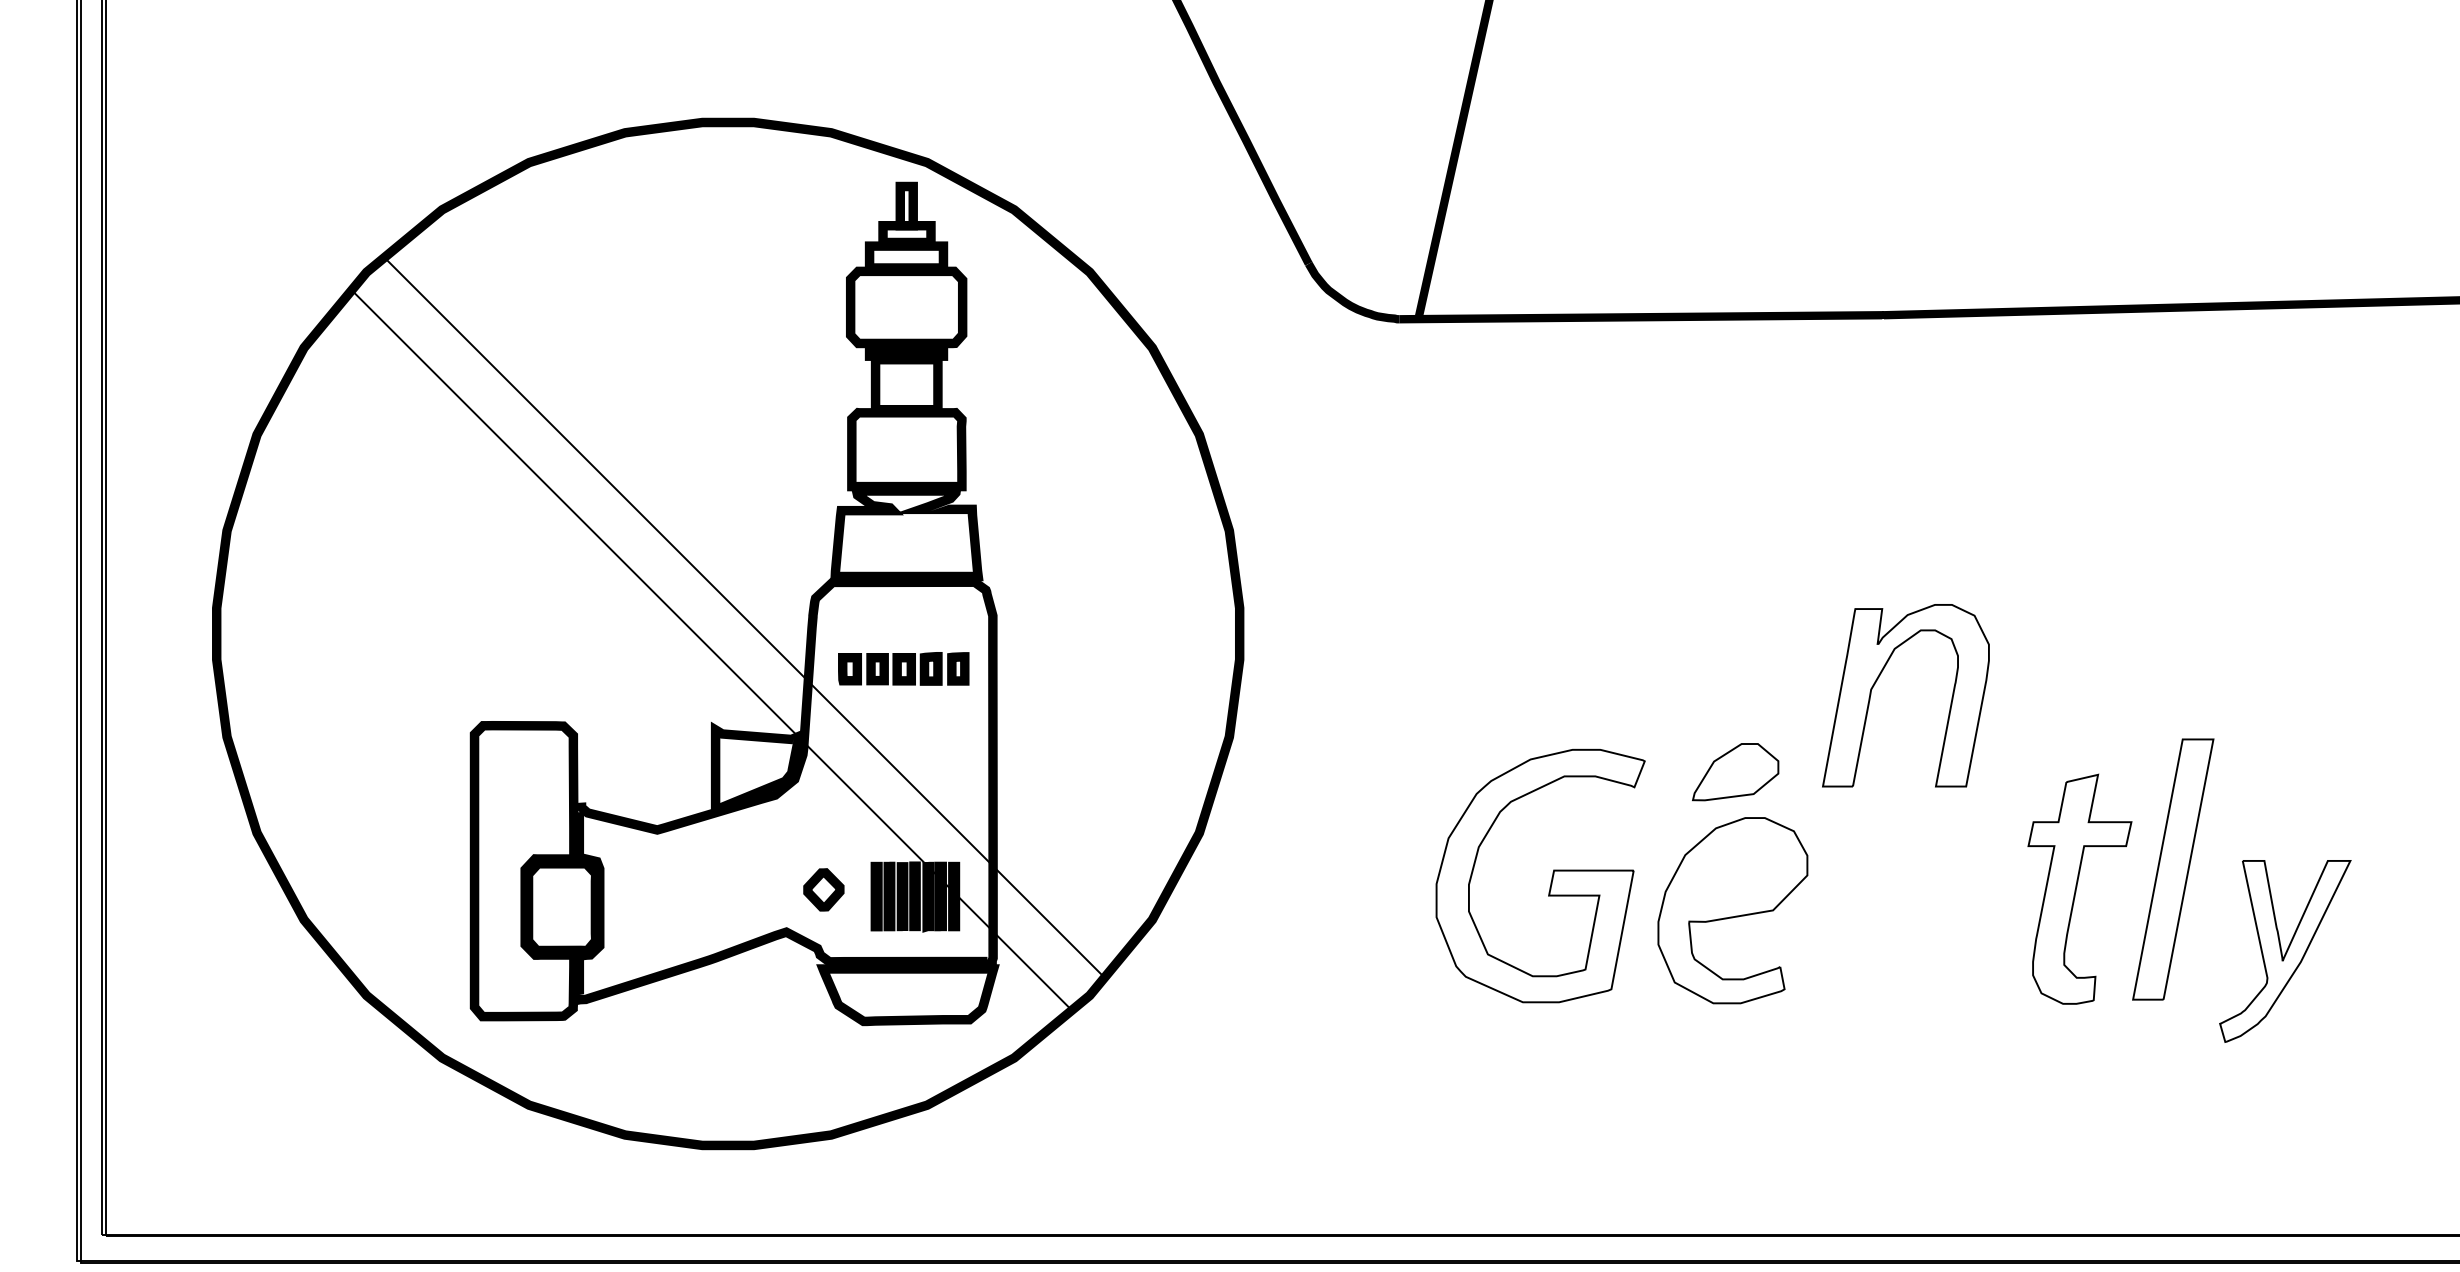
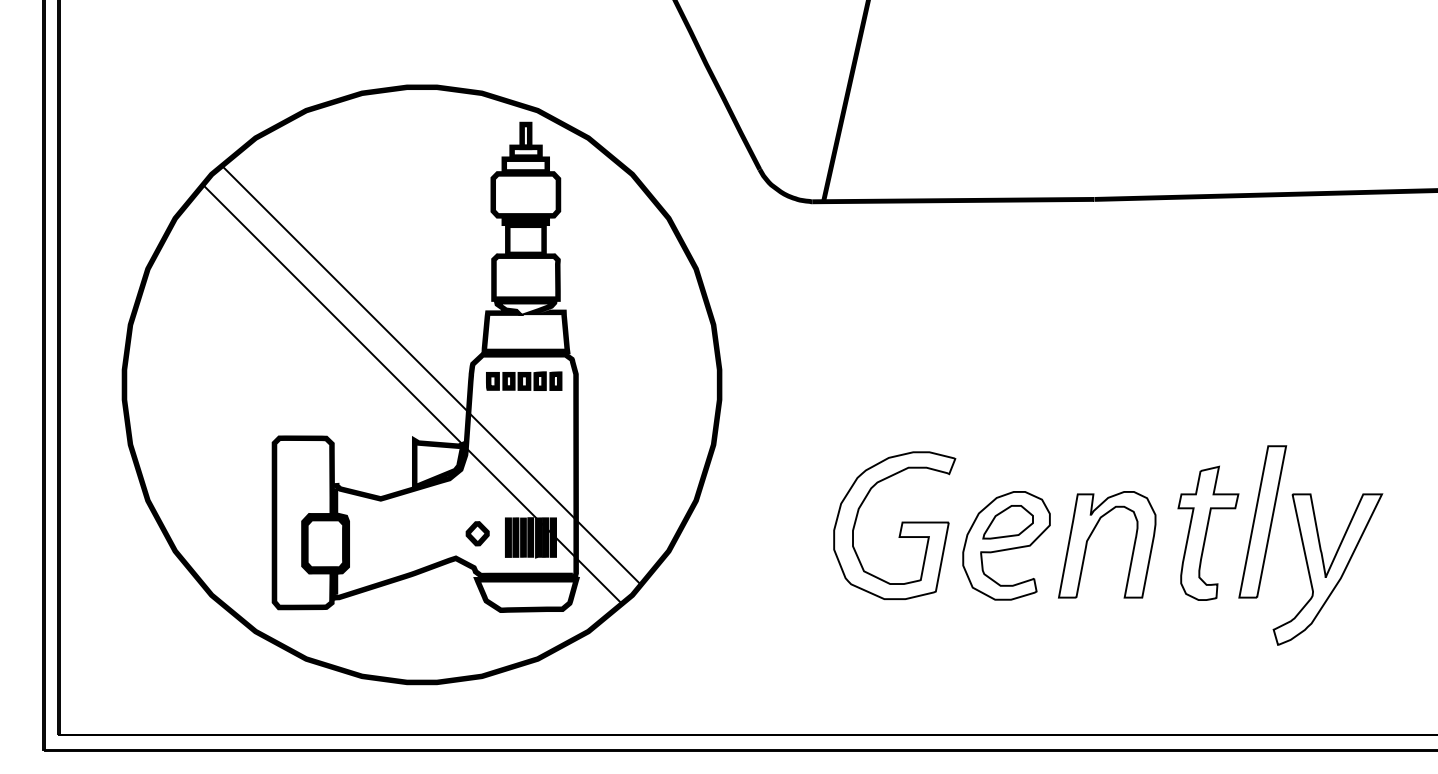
part: (904, 667) -> (524, 380), moved
part: (1878, 679) -> (1091, 535), moved
part: (1734, 772) -> (1007, 522), moved
part: (2284, 951) -> (1327, 569), size x1.43

